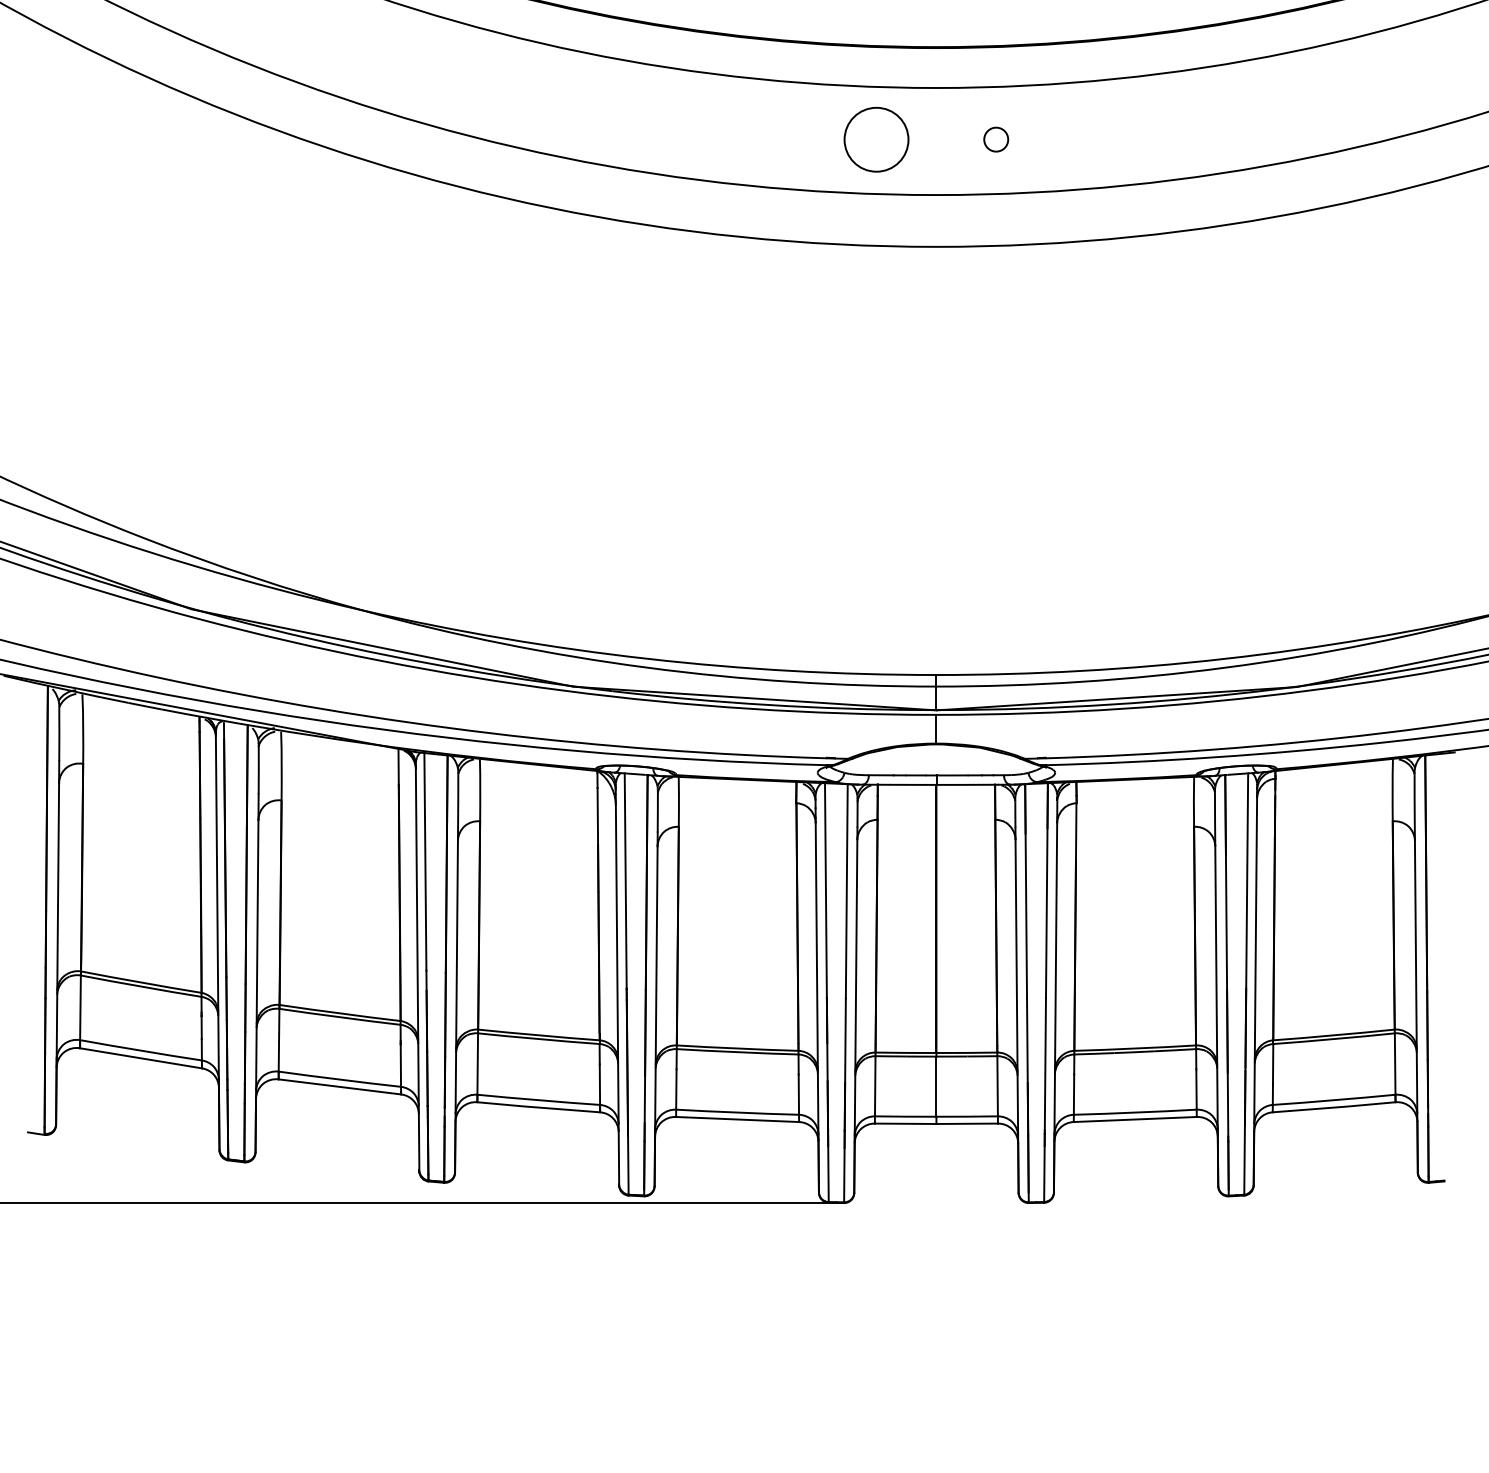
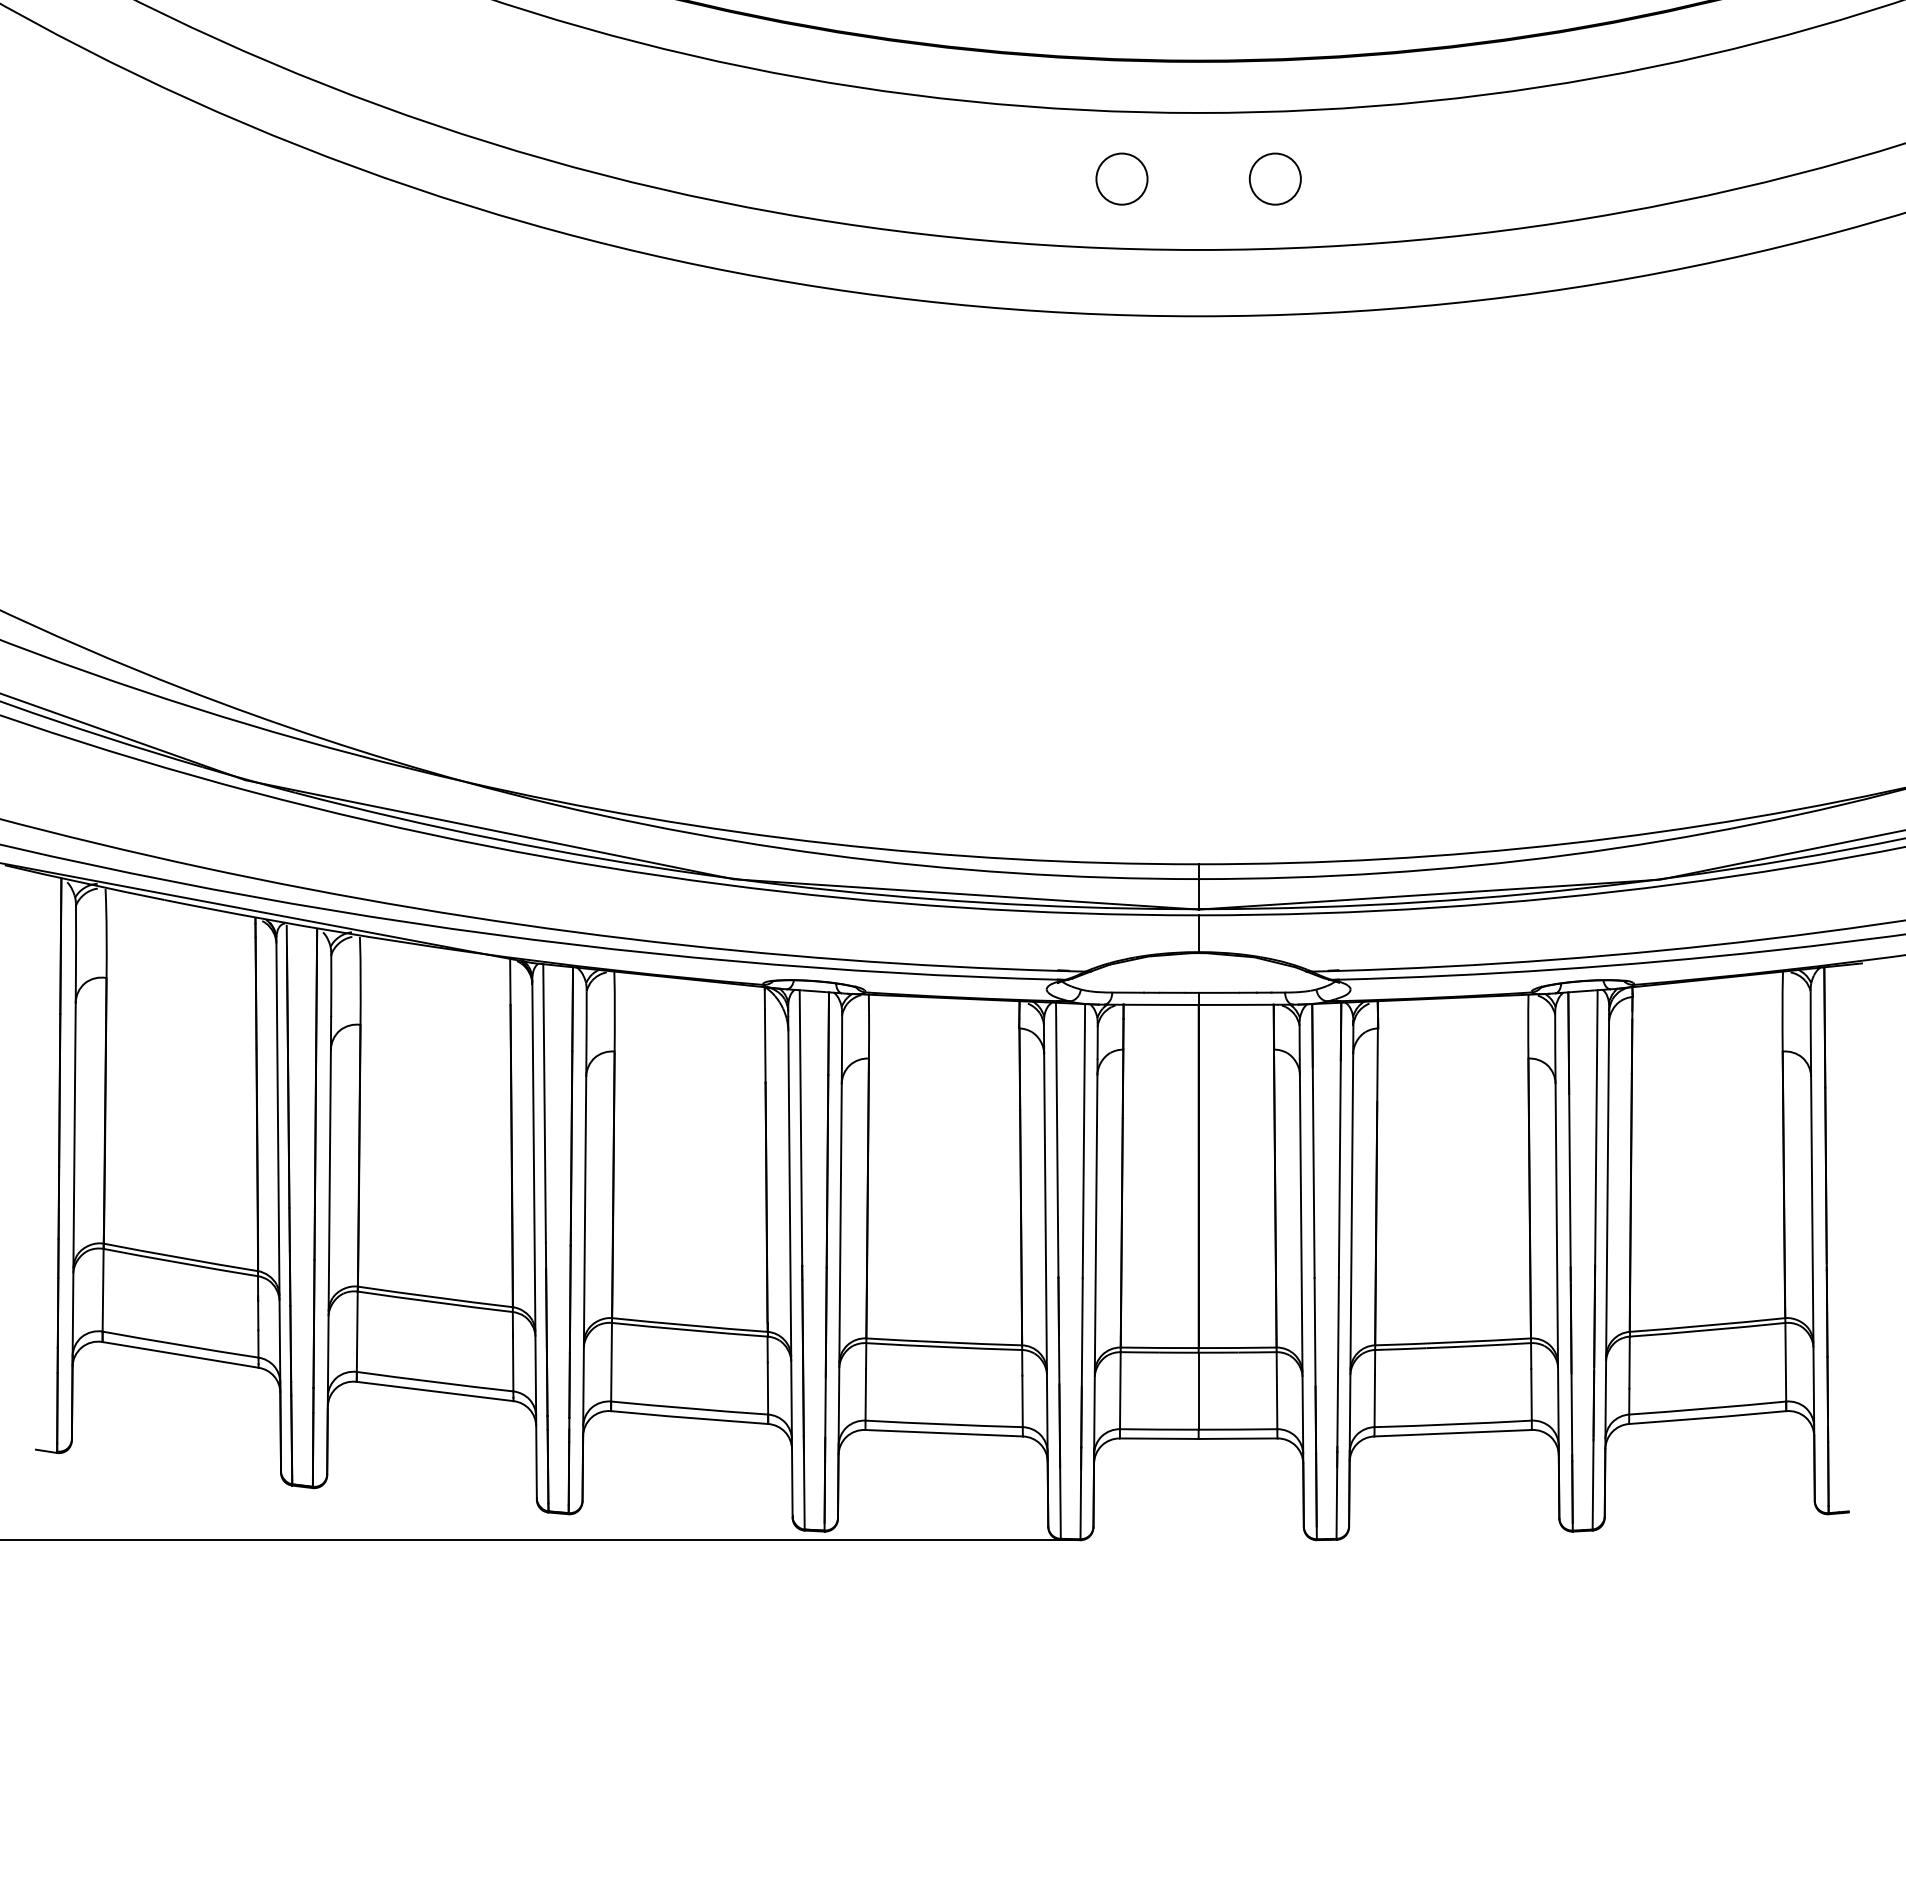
circle: (876, 139) -> (1121, 178), size x0.62
circle: (995, 139) -> (1274, 178), size x1.67

